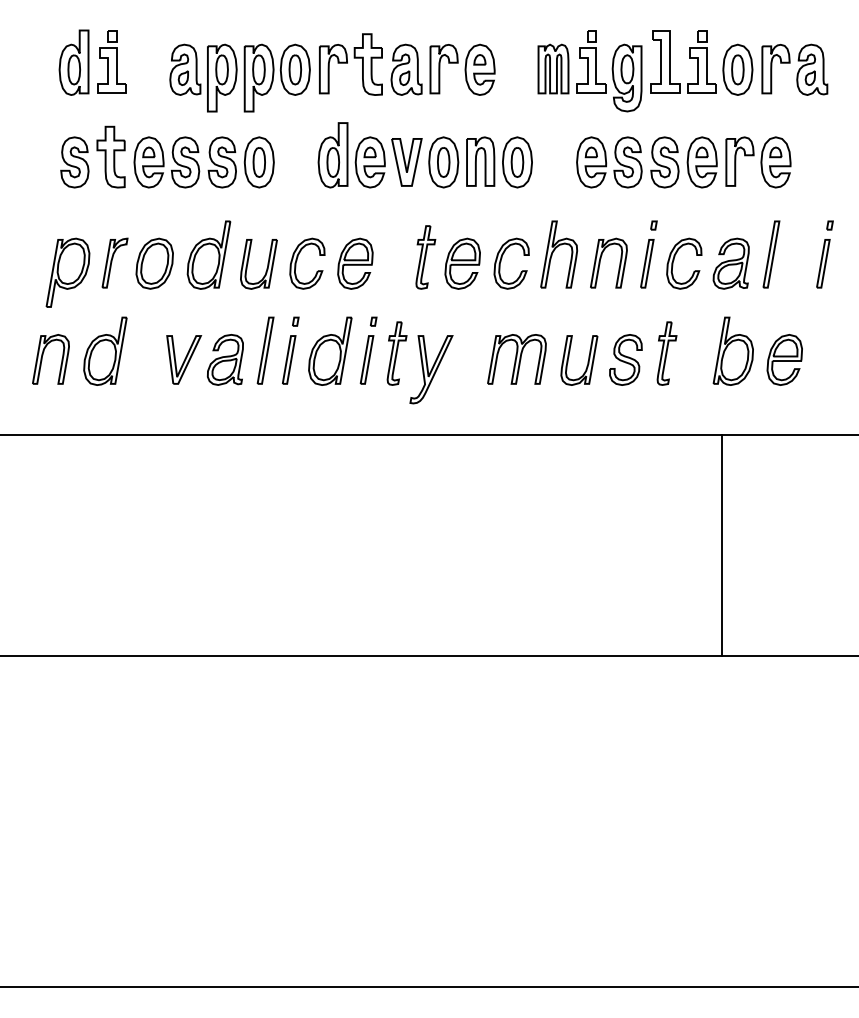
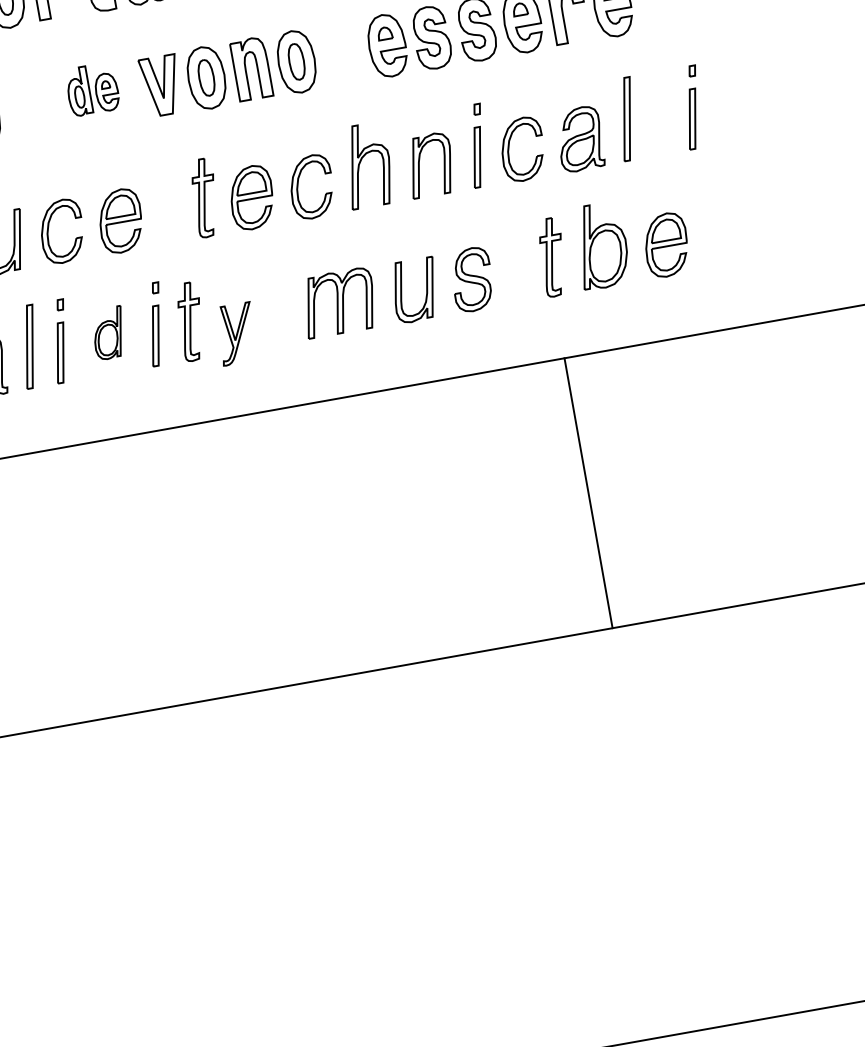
part: (351, 155) -> (92, 89), size x0.6
part: (330, 350) -> (109, 332), size x0.6
part: (666, 353) -> (552, 257), moved
part: (431, 369) -> (236, 333), size x0.7
line: (721, 545) -> (587, 493), moved

